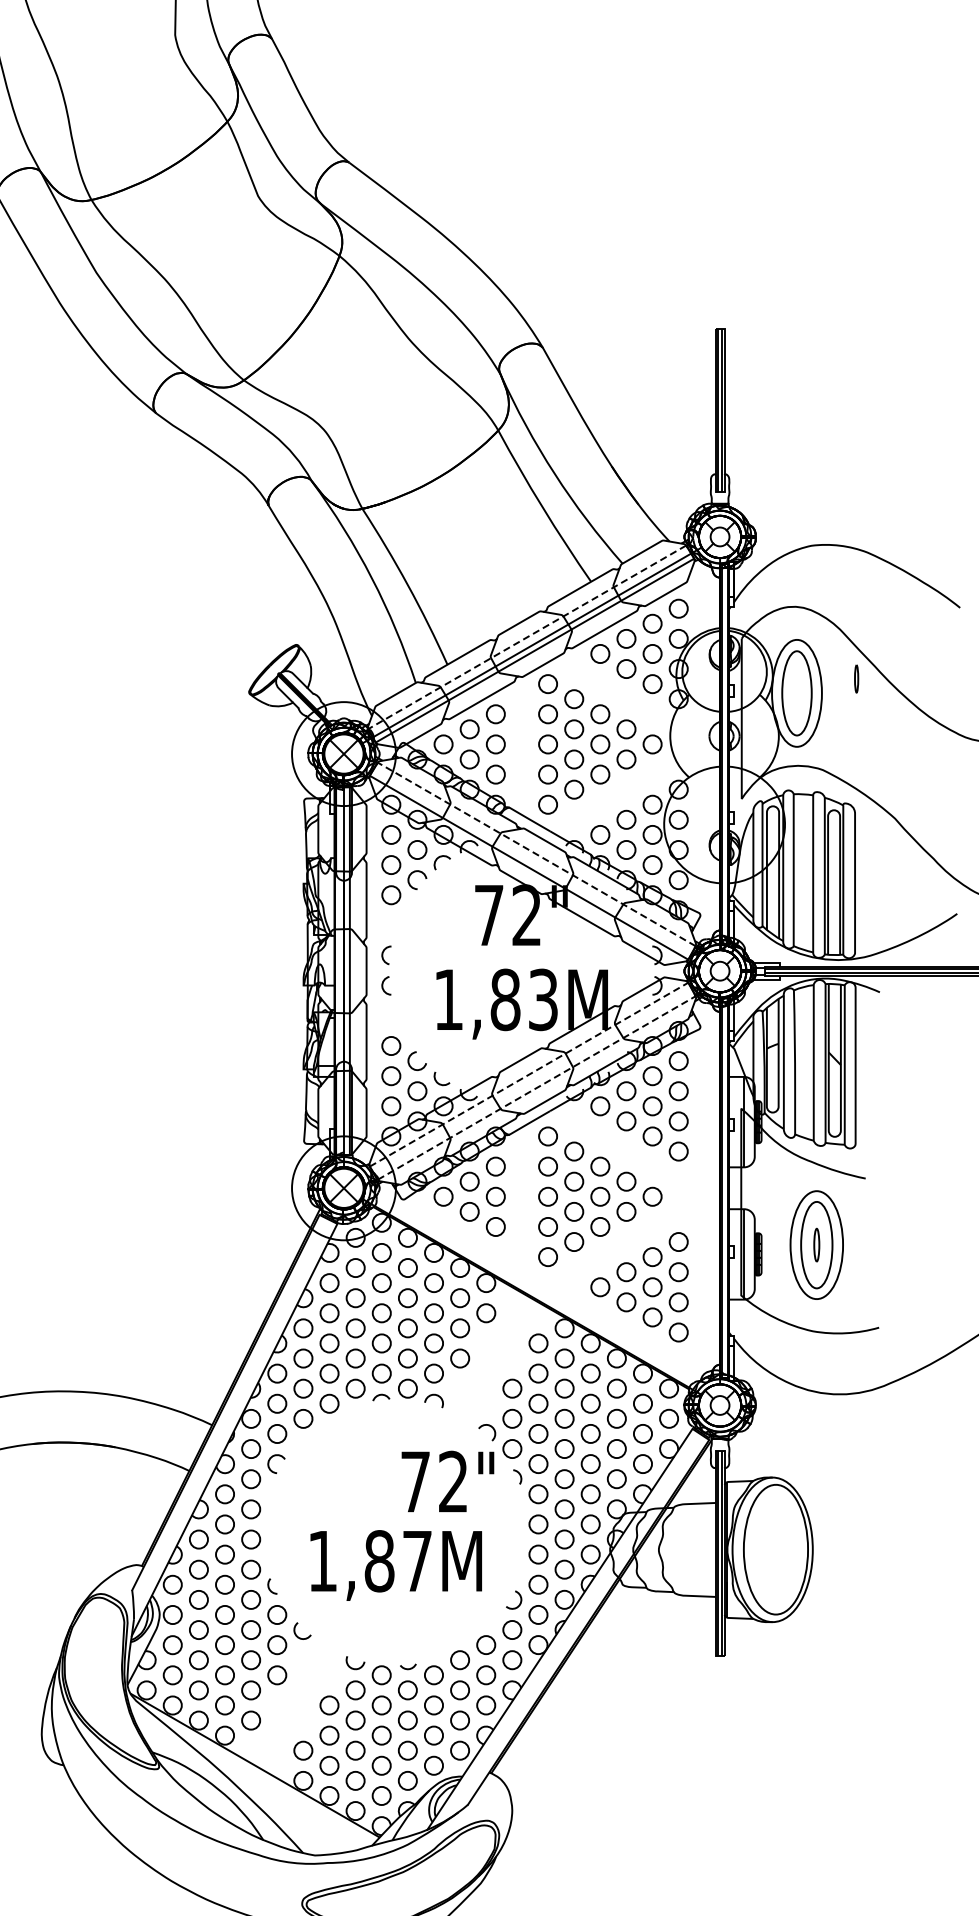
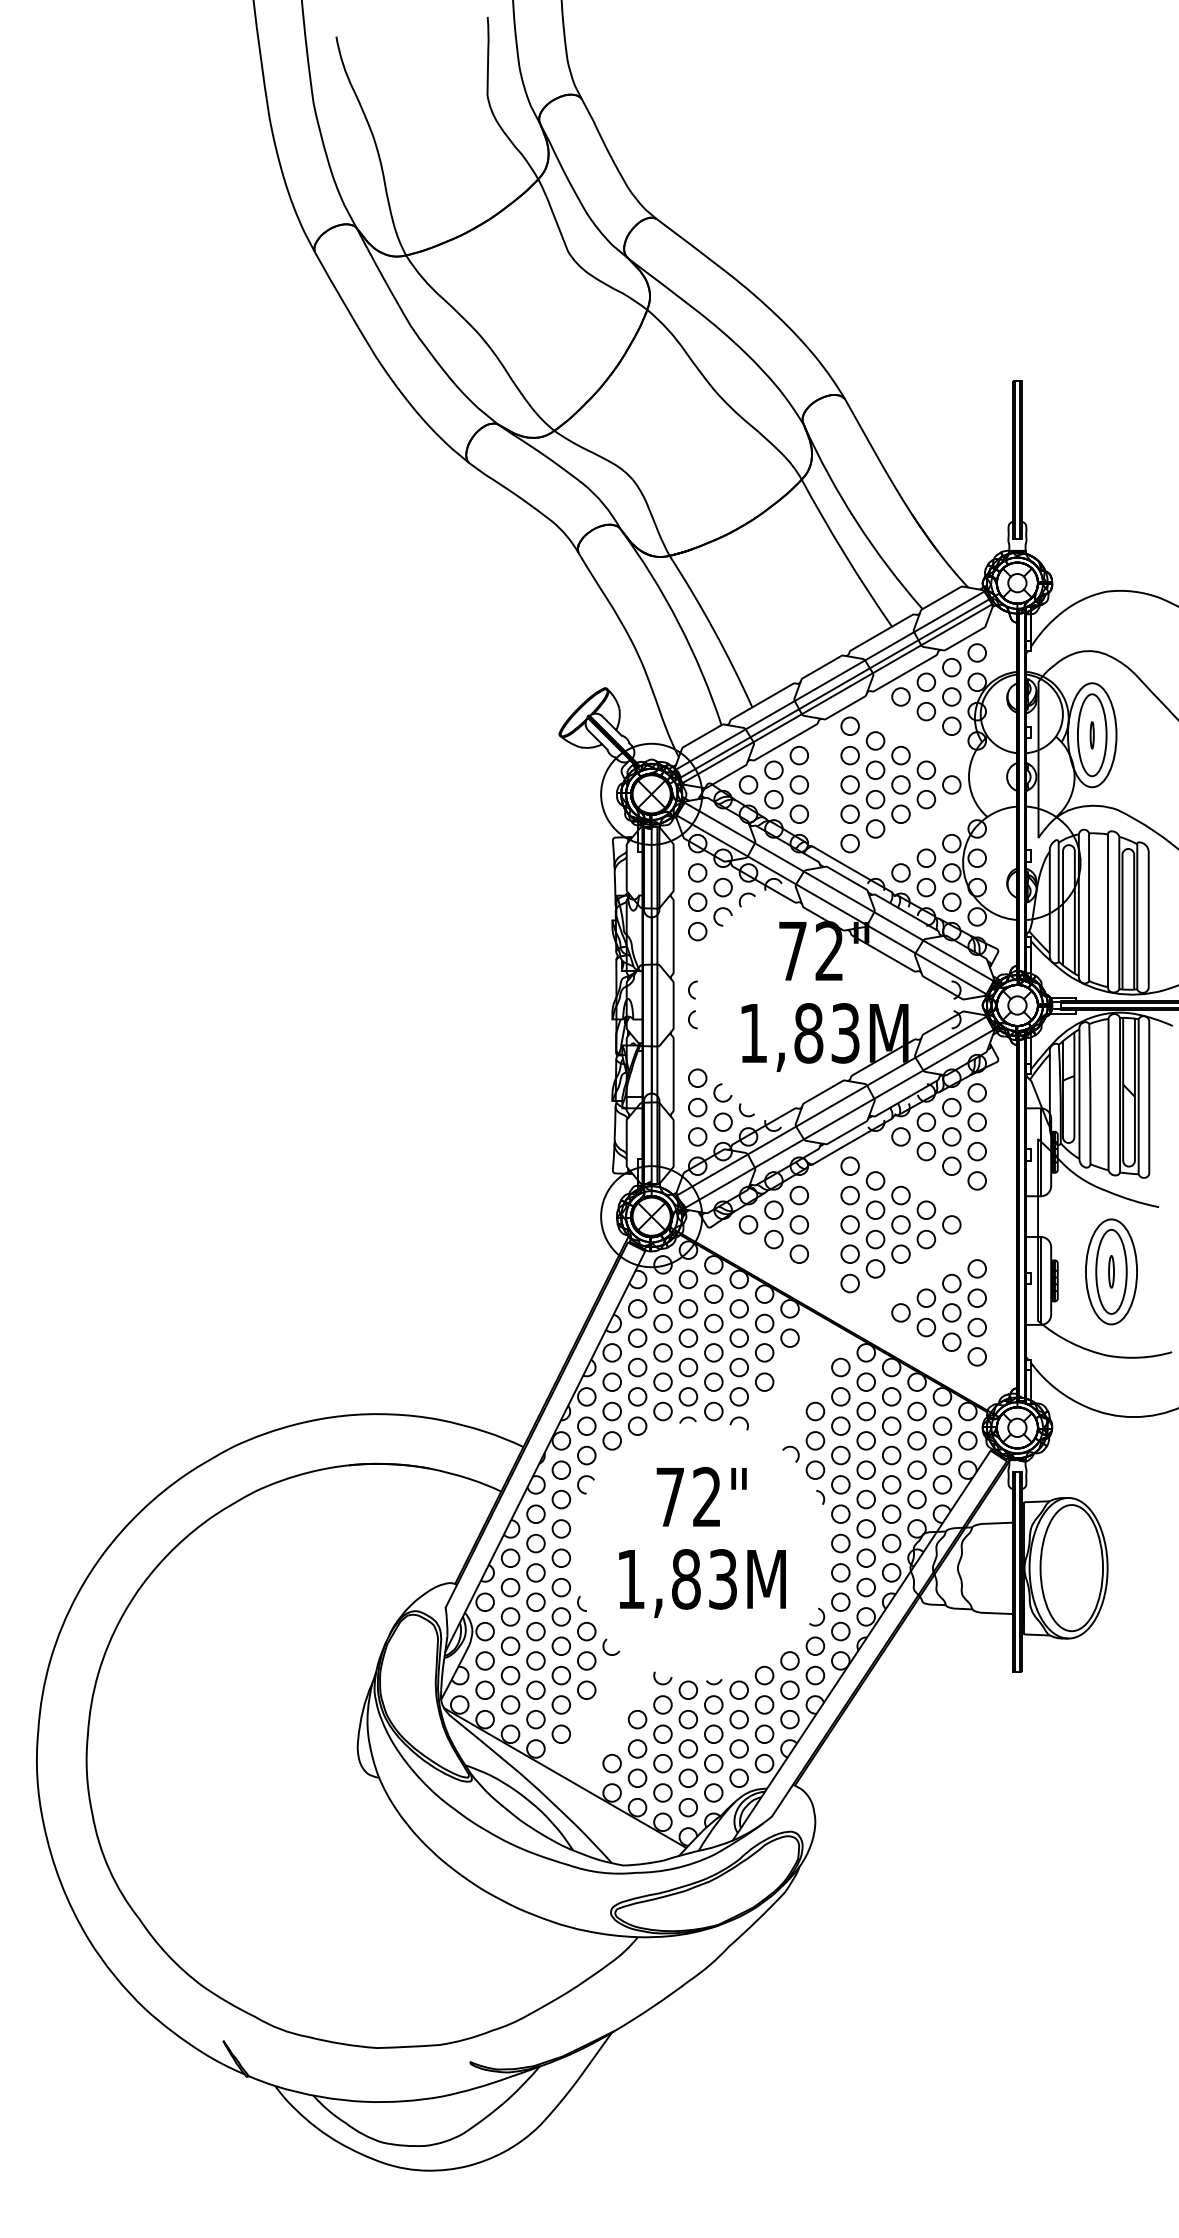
line: (526, 637) -> (829, 680), dashed -> solid
part: (855, 679) -> (1091, 735), moved
line: (536, 853) -> (838, 891), dashed -> solid
line: (528, 1075) -> (831, 1106), dashed -> solid
line: (537, 1087) -> (839, 1118), dashed -> solid
text: (447, 1481) -> (701, 1496), moved
text: (416, 1561) -> (722, 1579), 1,87M -> 1,83M

